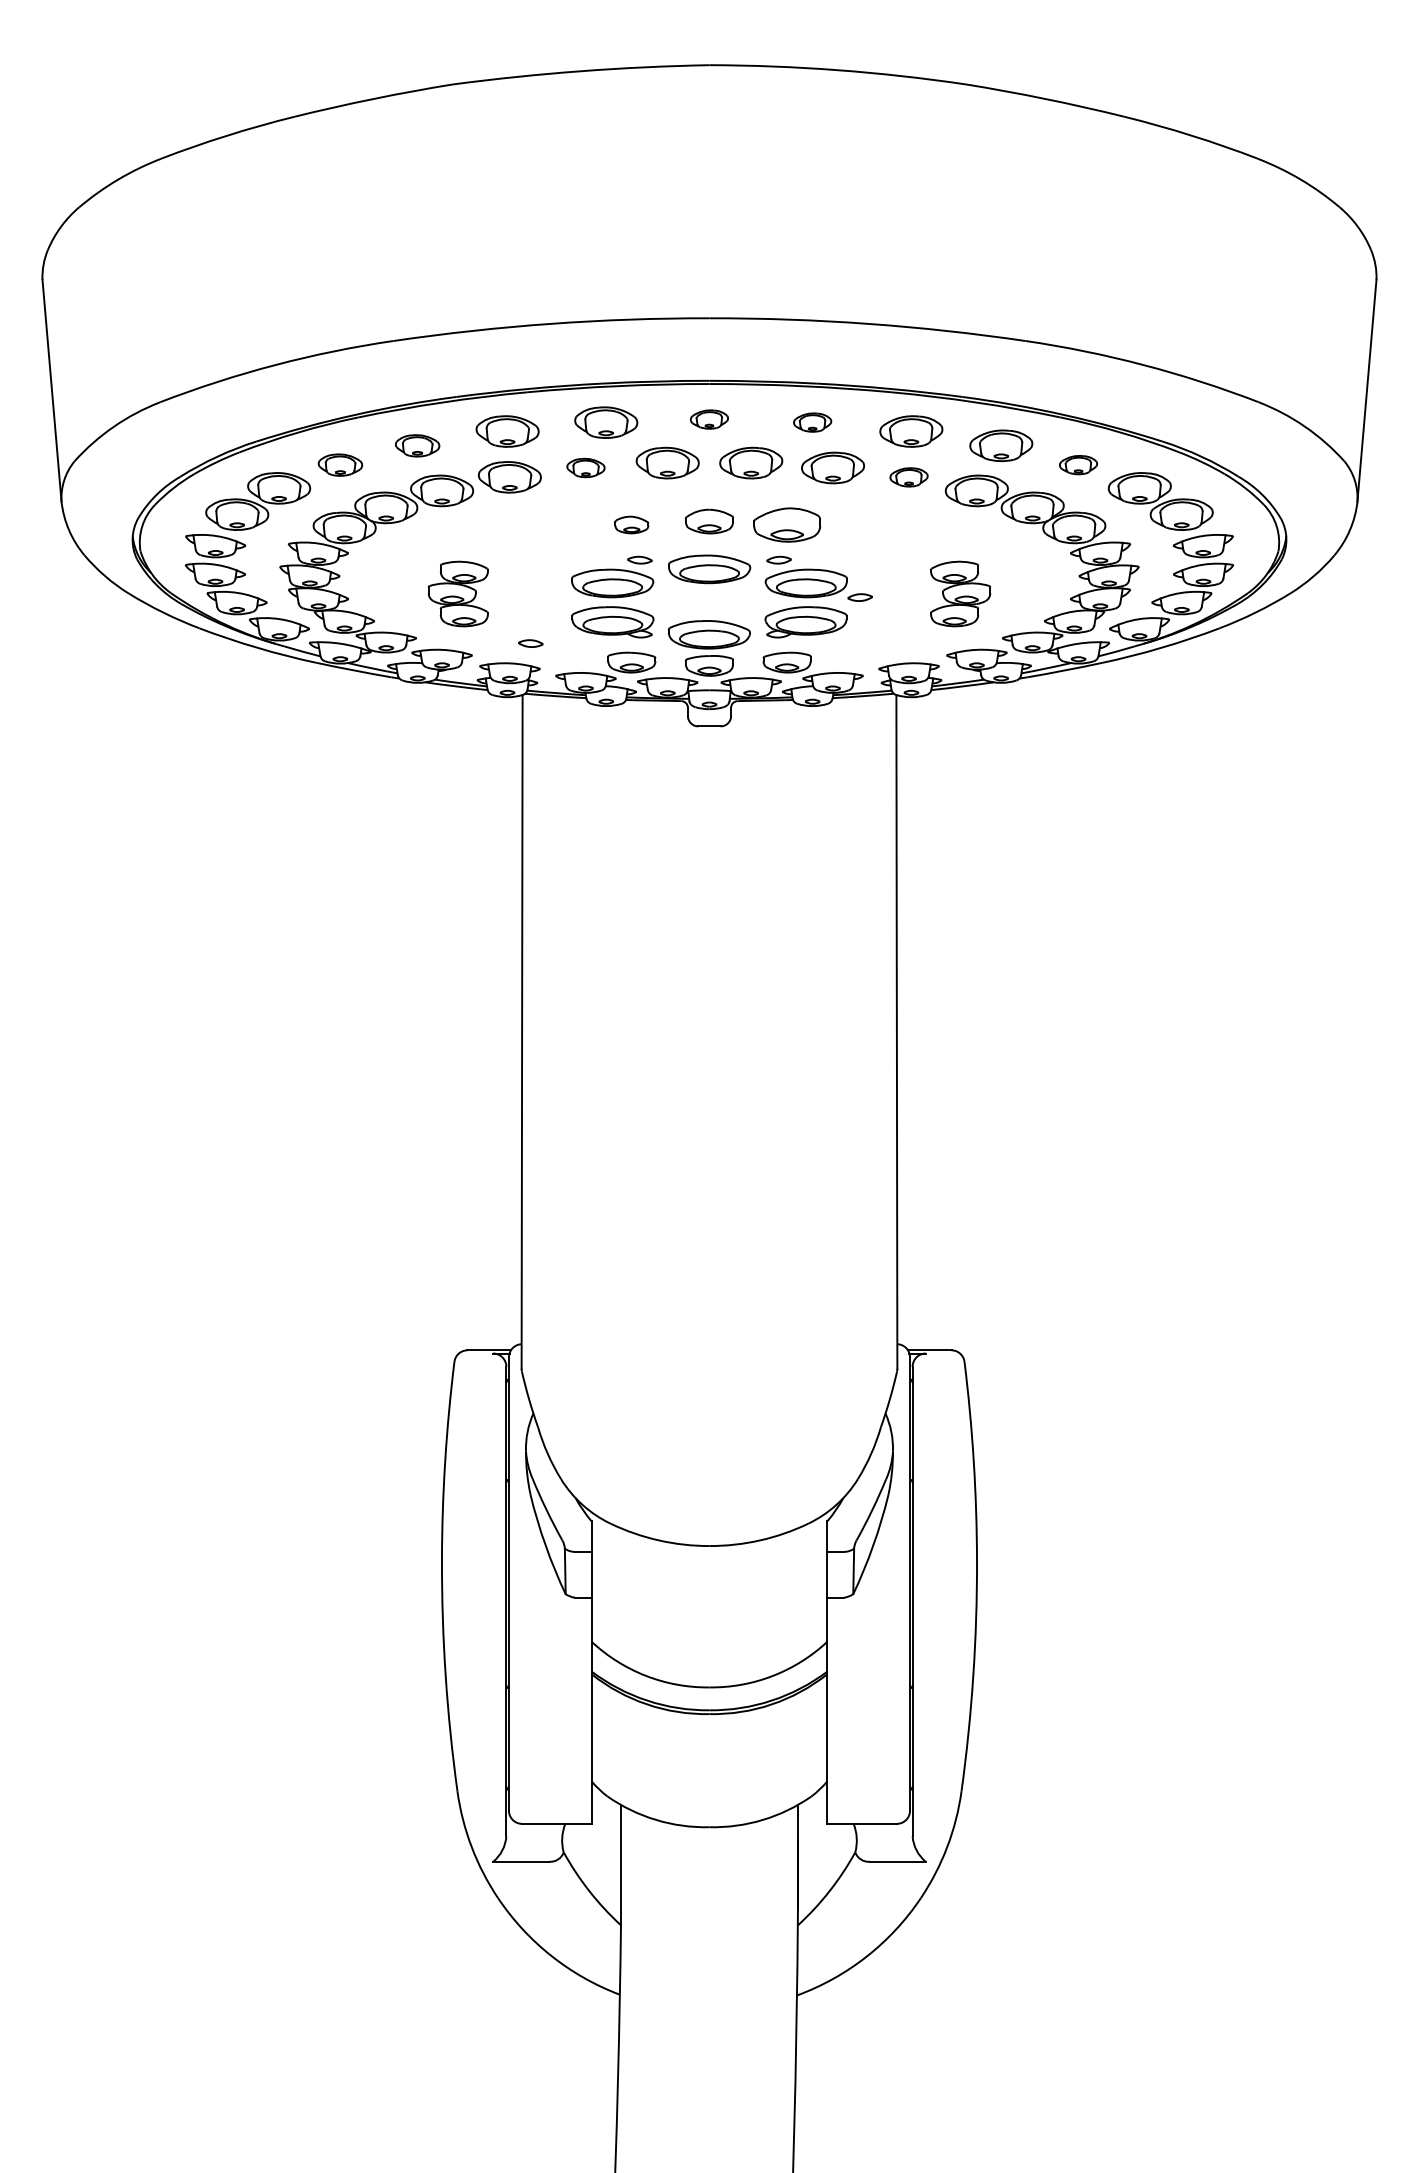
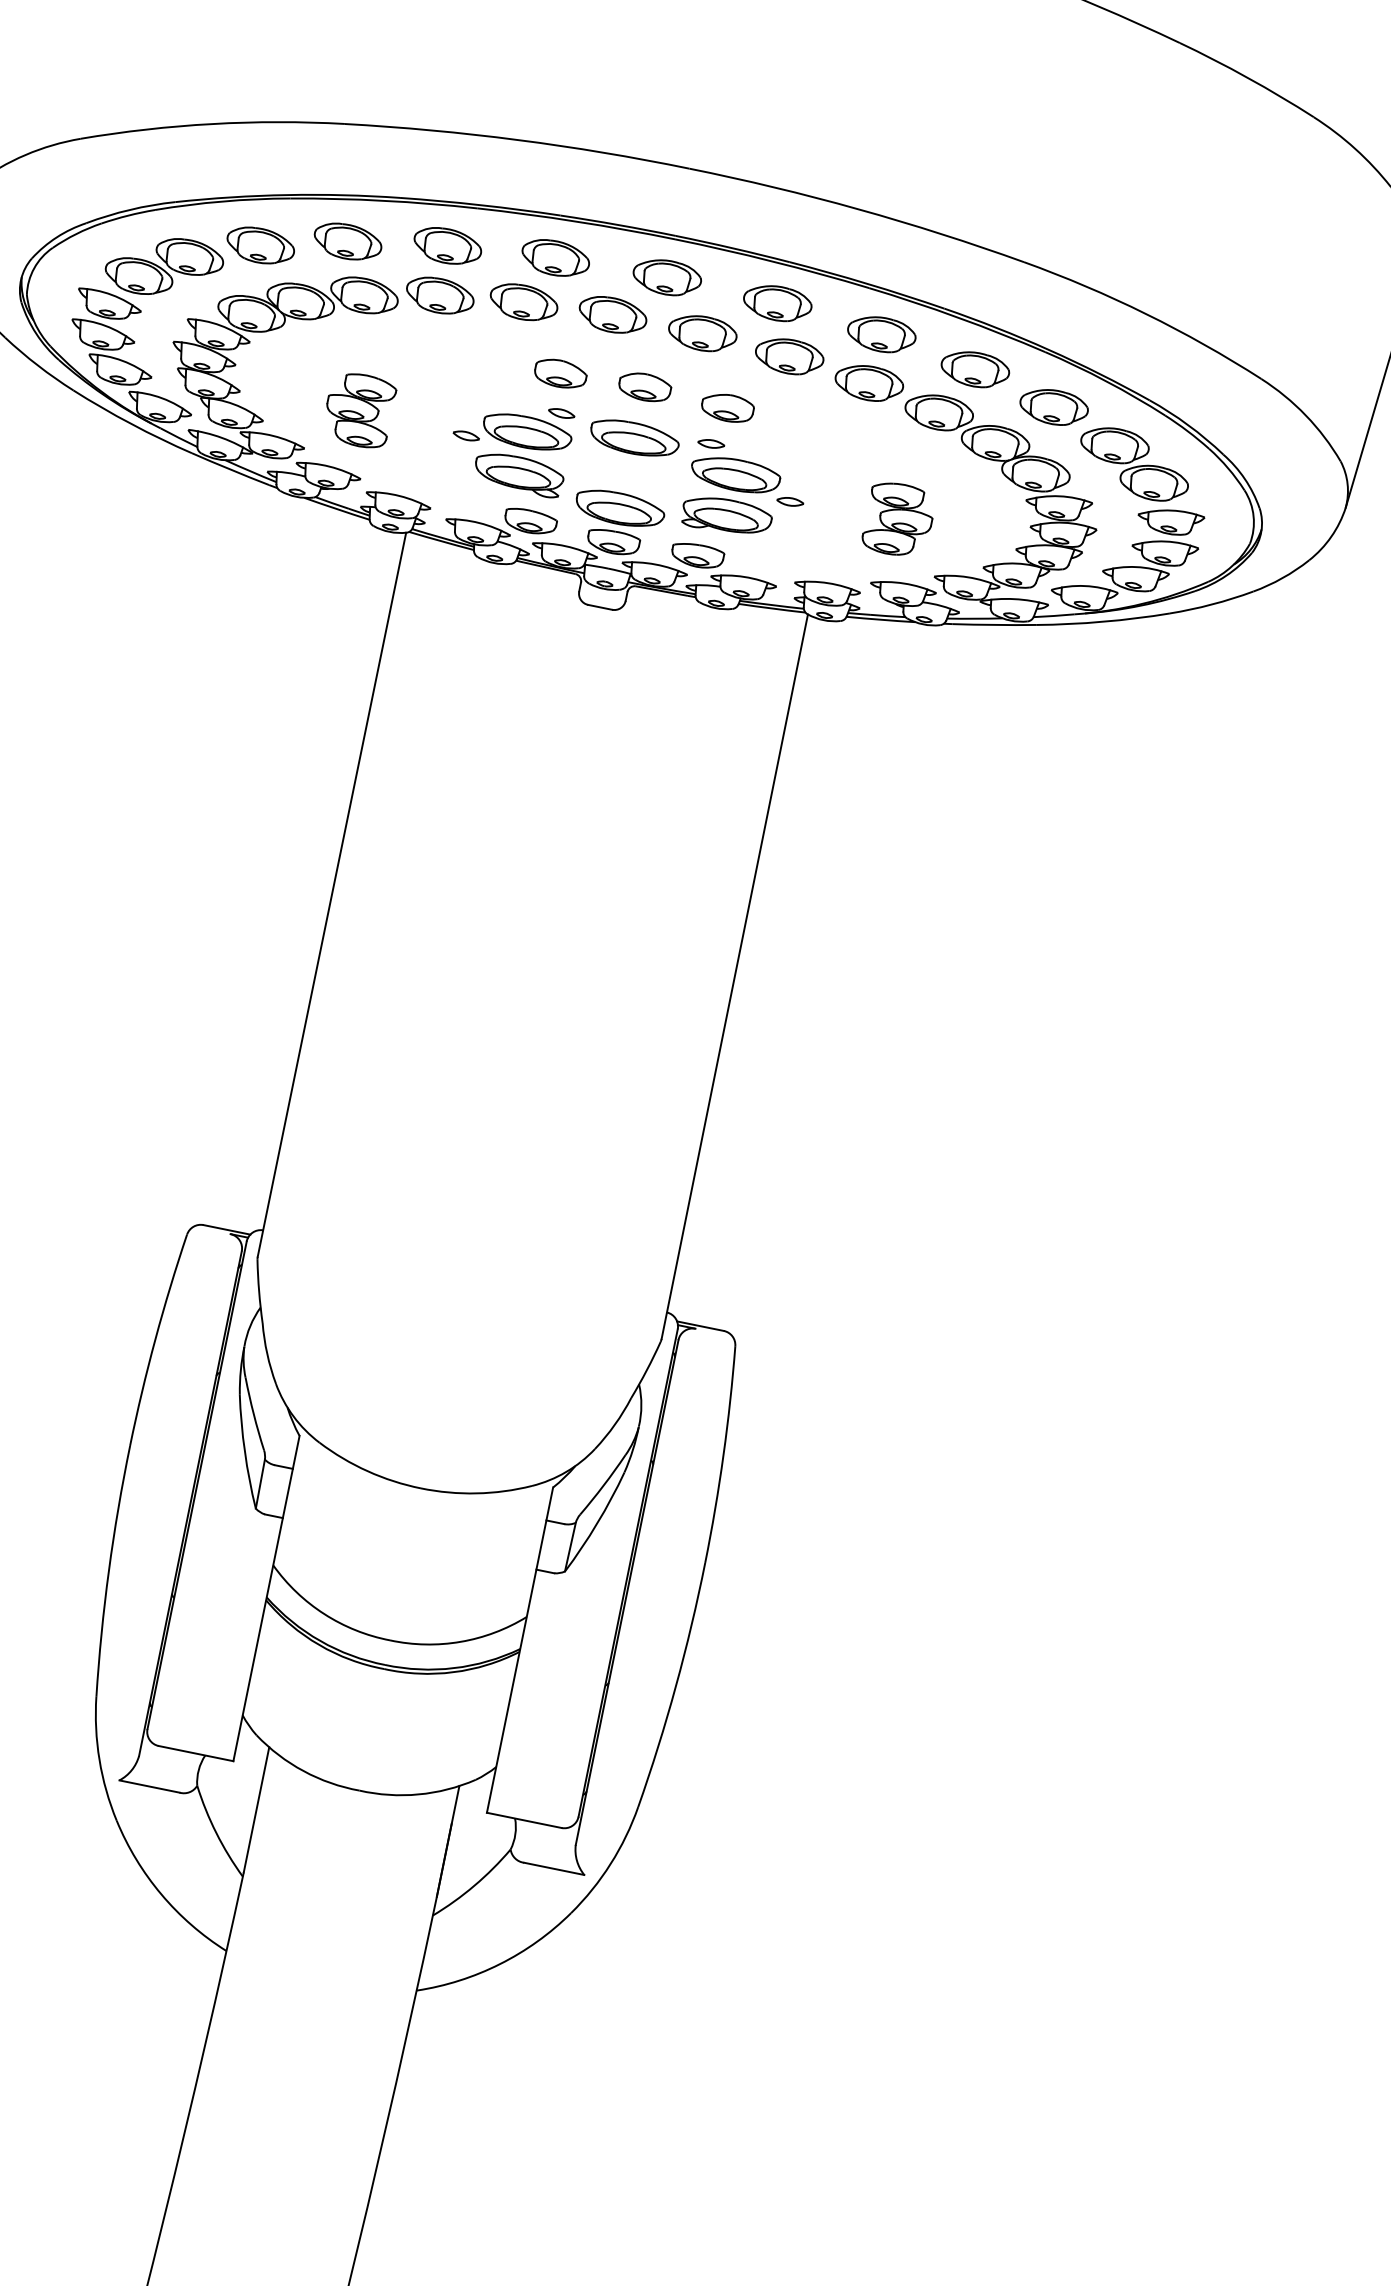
part: (709, 419) -> (667, 277), size x1.67
part: (812, 422) -> (777, 303), size x1.67
part: (417, 445) -> (347, 241), size x1.43
part: (340, 464) -> (260, 245), size x1.43
part: (1078, 464) -> (1054, 406), size x1.67
part: (585, 467) -> (523, 301), size x1.67
part: (908, 477) -> (868, 383), size x1.67
part: (631, 524) -> (560, 373), size x1.43
part: (786, 524) -> (727, 407), size x0.71
part: (530, 643) -> (466, 435), moved

